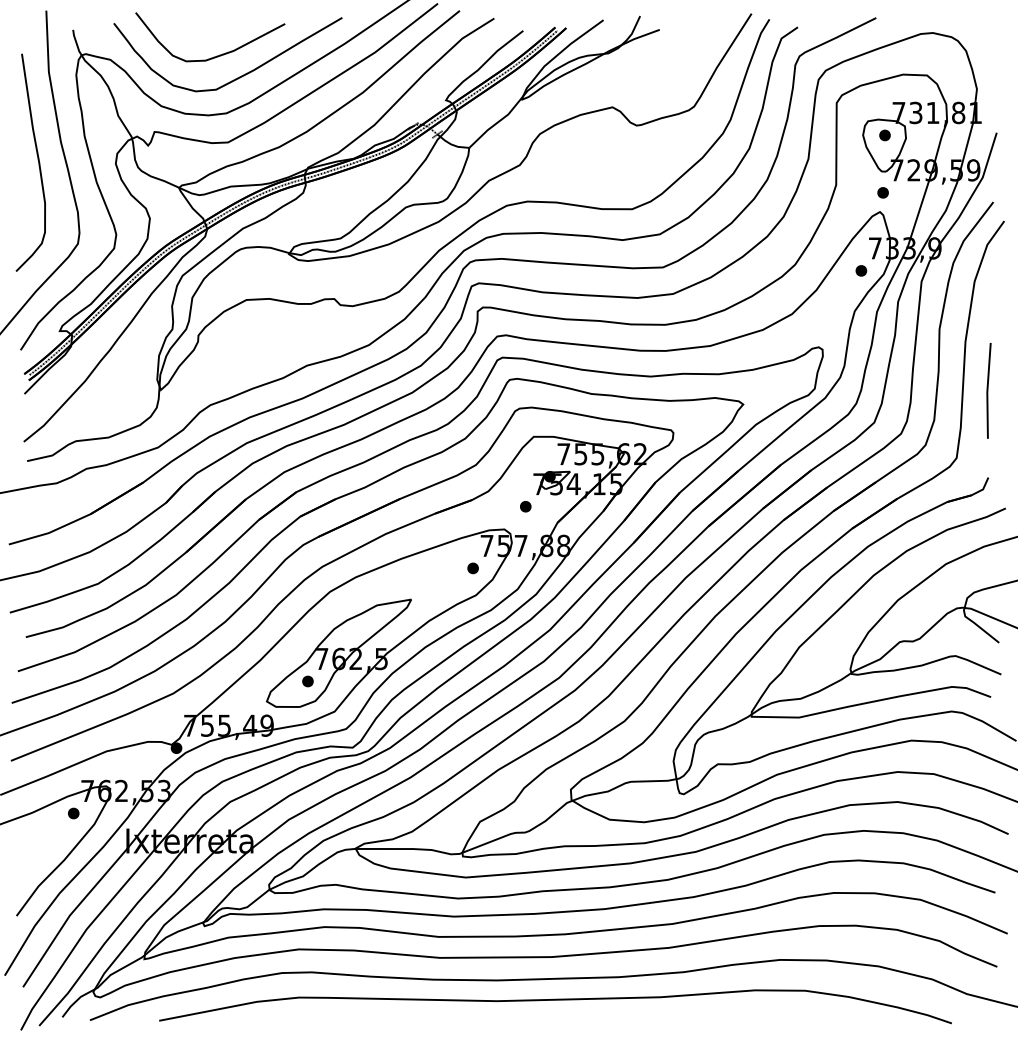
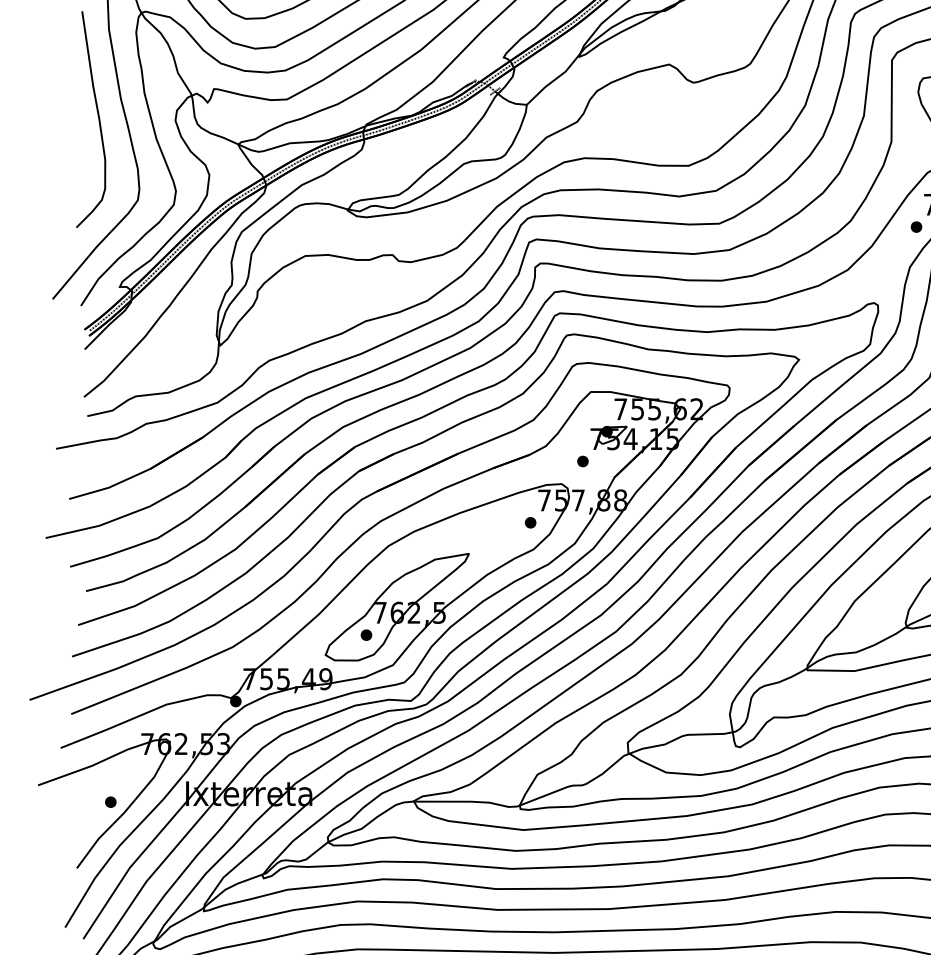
part: (73, 813) -> (110, 802), moved

